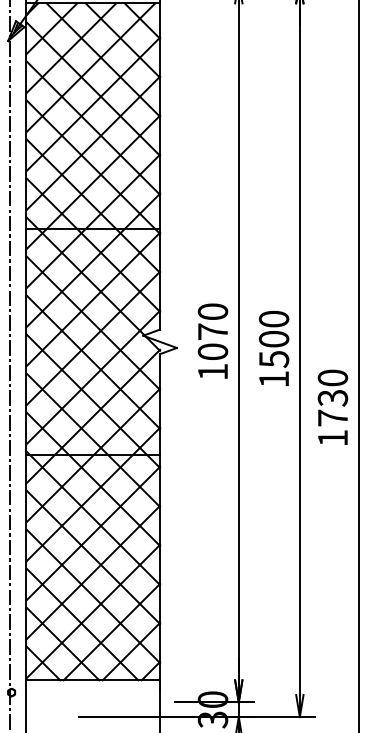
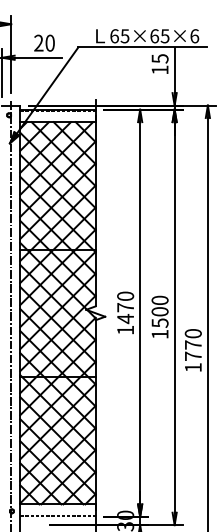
text: (212, 352) -> (125, 319), 1070 -> 1470
text: (331, 397) -> (192, 344), 1730 -> 1770
line: (92, 699) -> (57, 515), added

